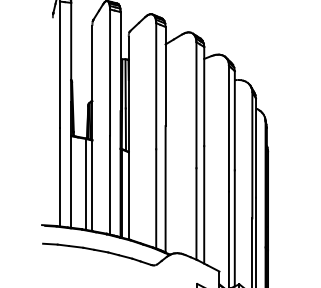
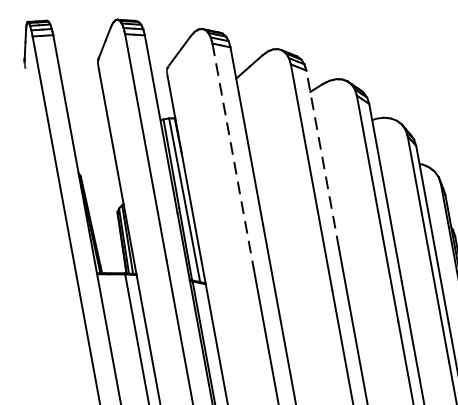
line: (156, 86) -> (233, 157), solid -> dashed
line: (204, 96) -> (323, 159), solid -> dashed

